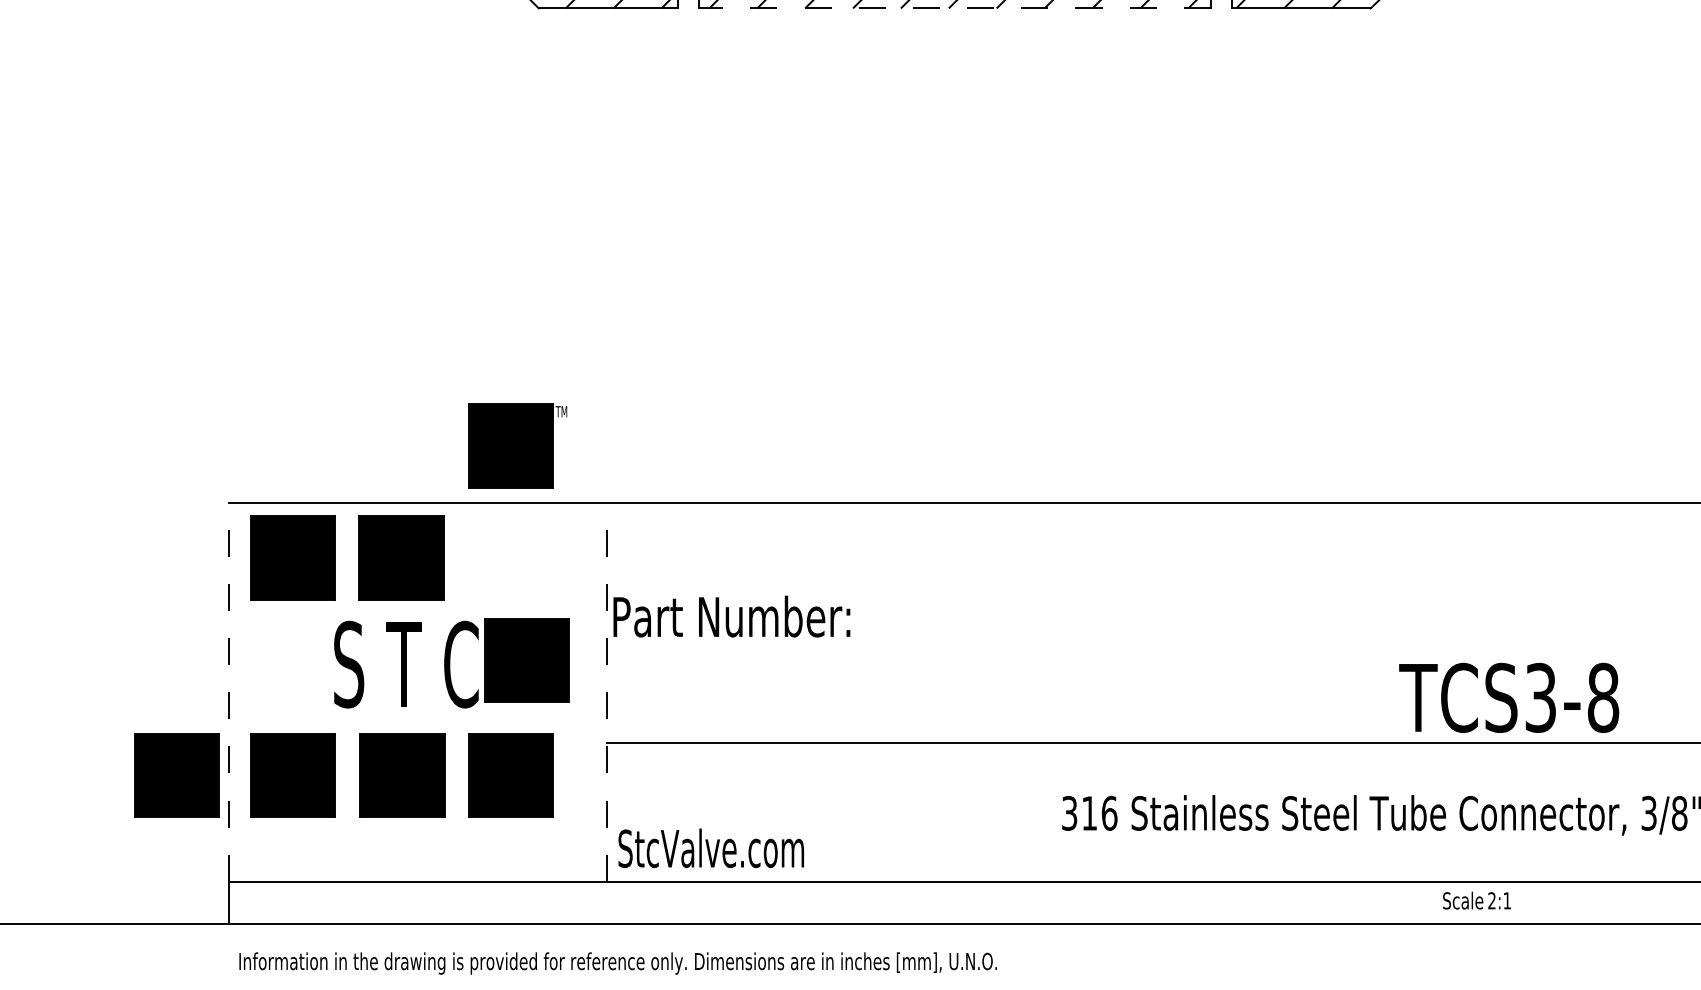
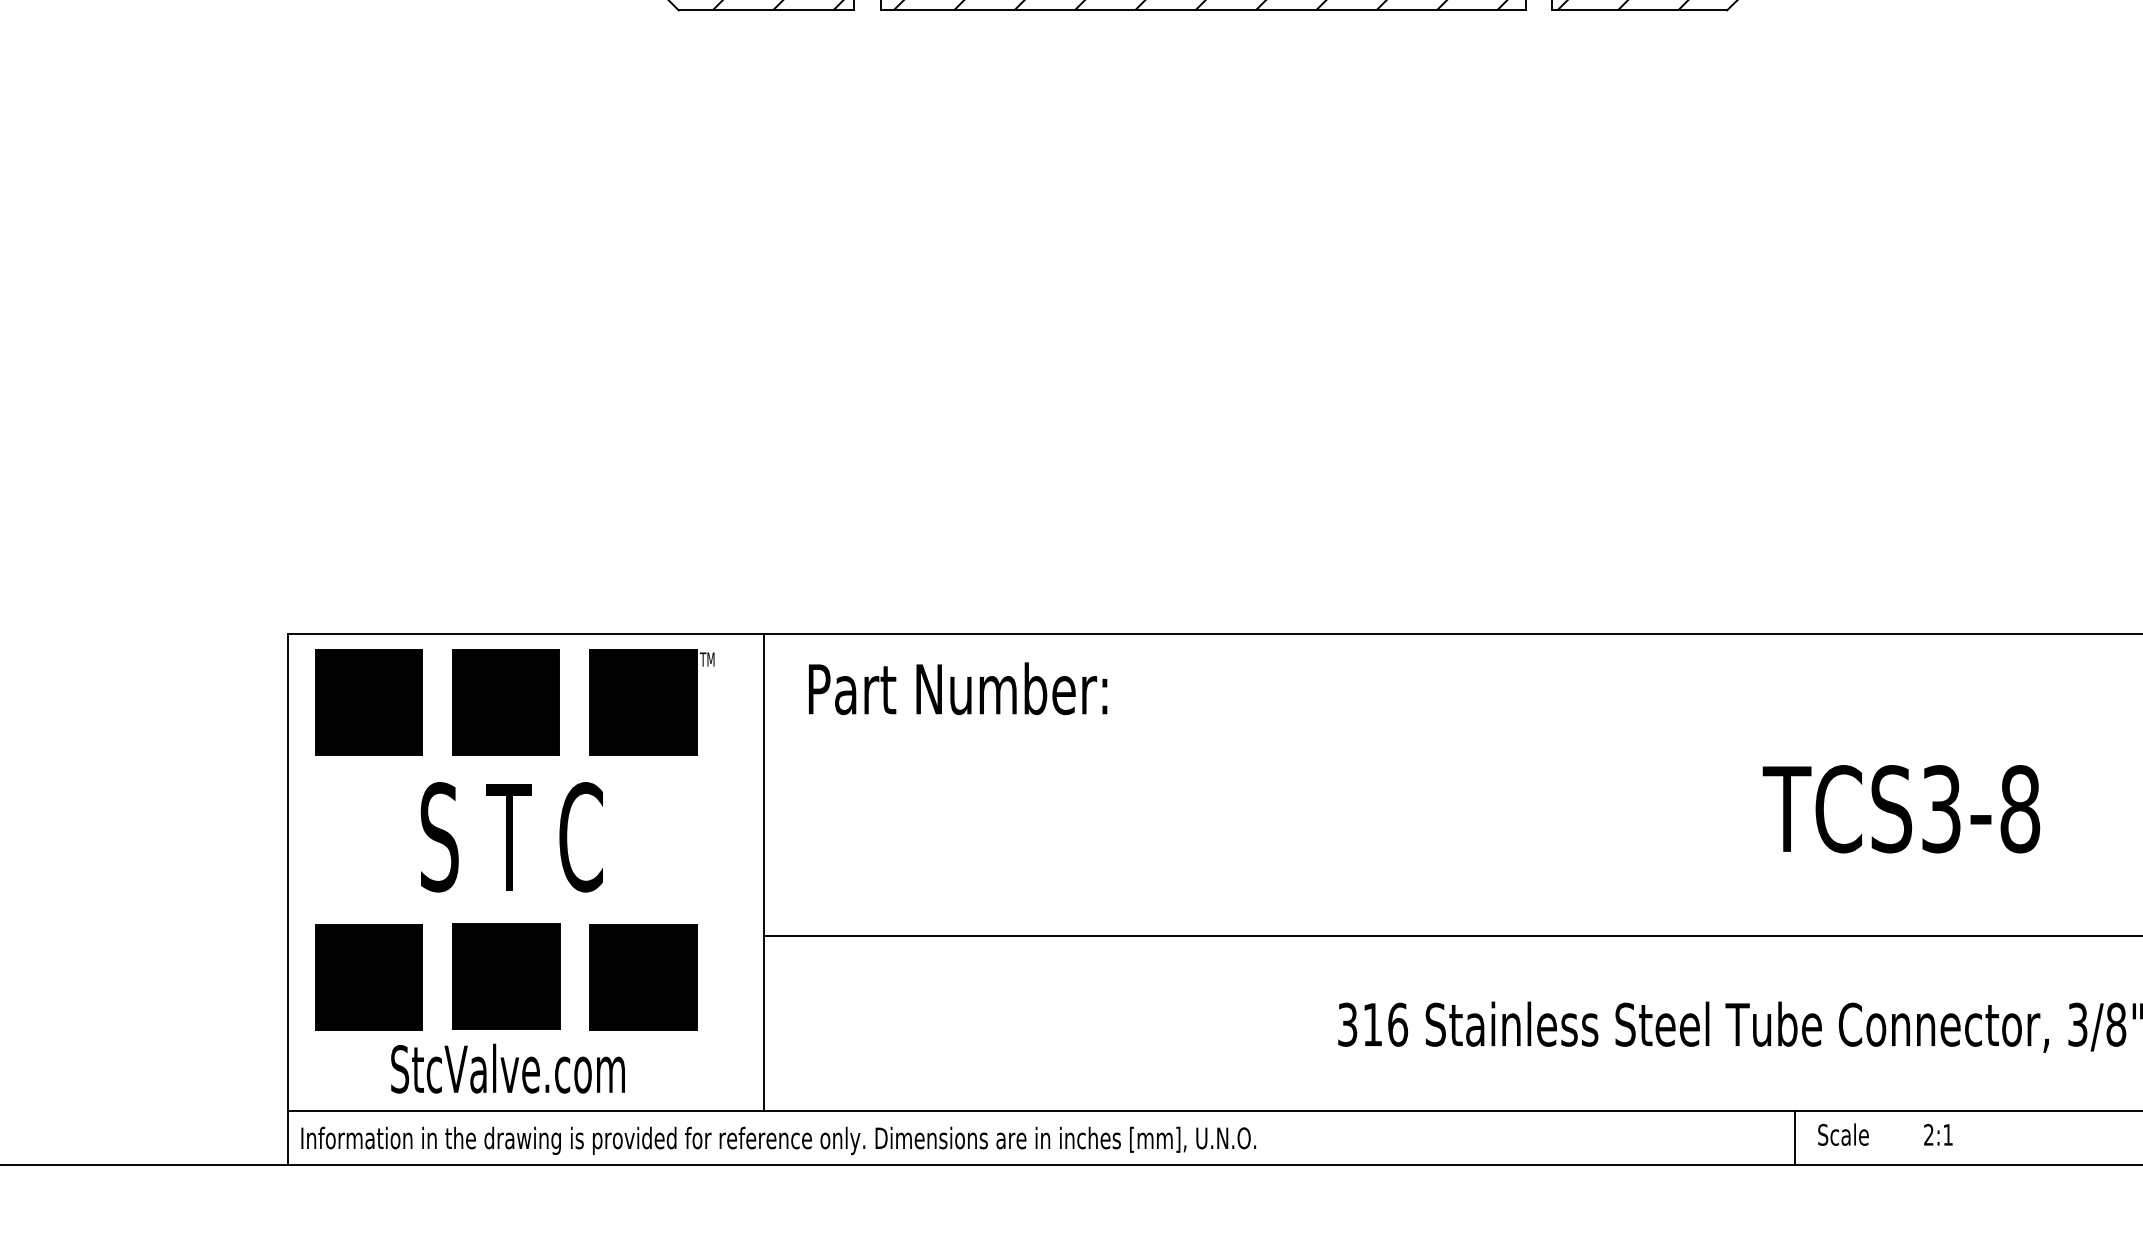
line: (955, 8) -> (1203, 10), dashed -> solid
part: (517, 445) -> (651, 702), moved
text: (732, 616) -> (958, 688), moved
part: (526, 660) -> (663, 832), removed
line: (229, 692) -> (288, 872), dashed -> solid
line: (606, 692) -> (764, 872), dashed -> solid
text: (1509, 698) -> (1901, 809), moved
part: (176, 775) -> (222, 977), removed
text: (710, 848) -> (507, 1068), moved
text: (1499, 900) -> (1938, 1134), moved
line: (1425, 902) -> (1795, 1137), added
text: (617, 963) -> (778, 1140), moved

